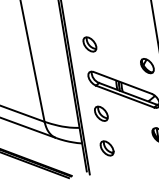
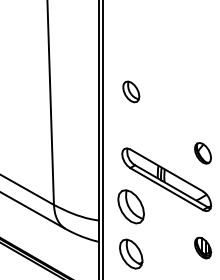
part: (90, 44) -> (131, 91), moved
part: (101, 113) -> (131, 206), size x1.6
part: (107, 147) -> (131, 253), size x1.4

